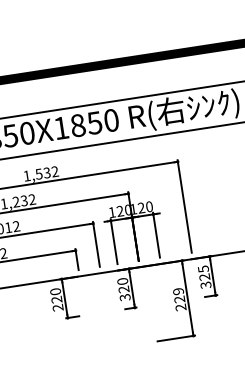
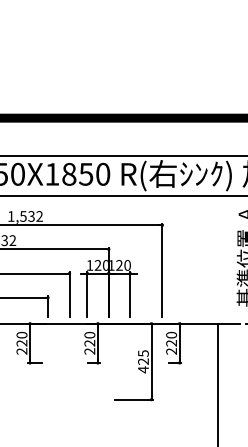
text: (204, 276) -> (171, 342), 325 -> 220
text: (125, 297) -> (90, 351), 320 -> 220
text: (179, 299) -> (143, 361), 229 -> 425

